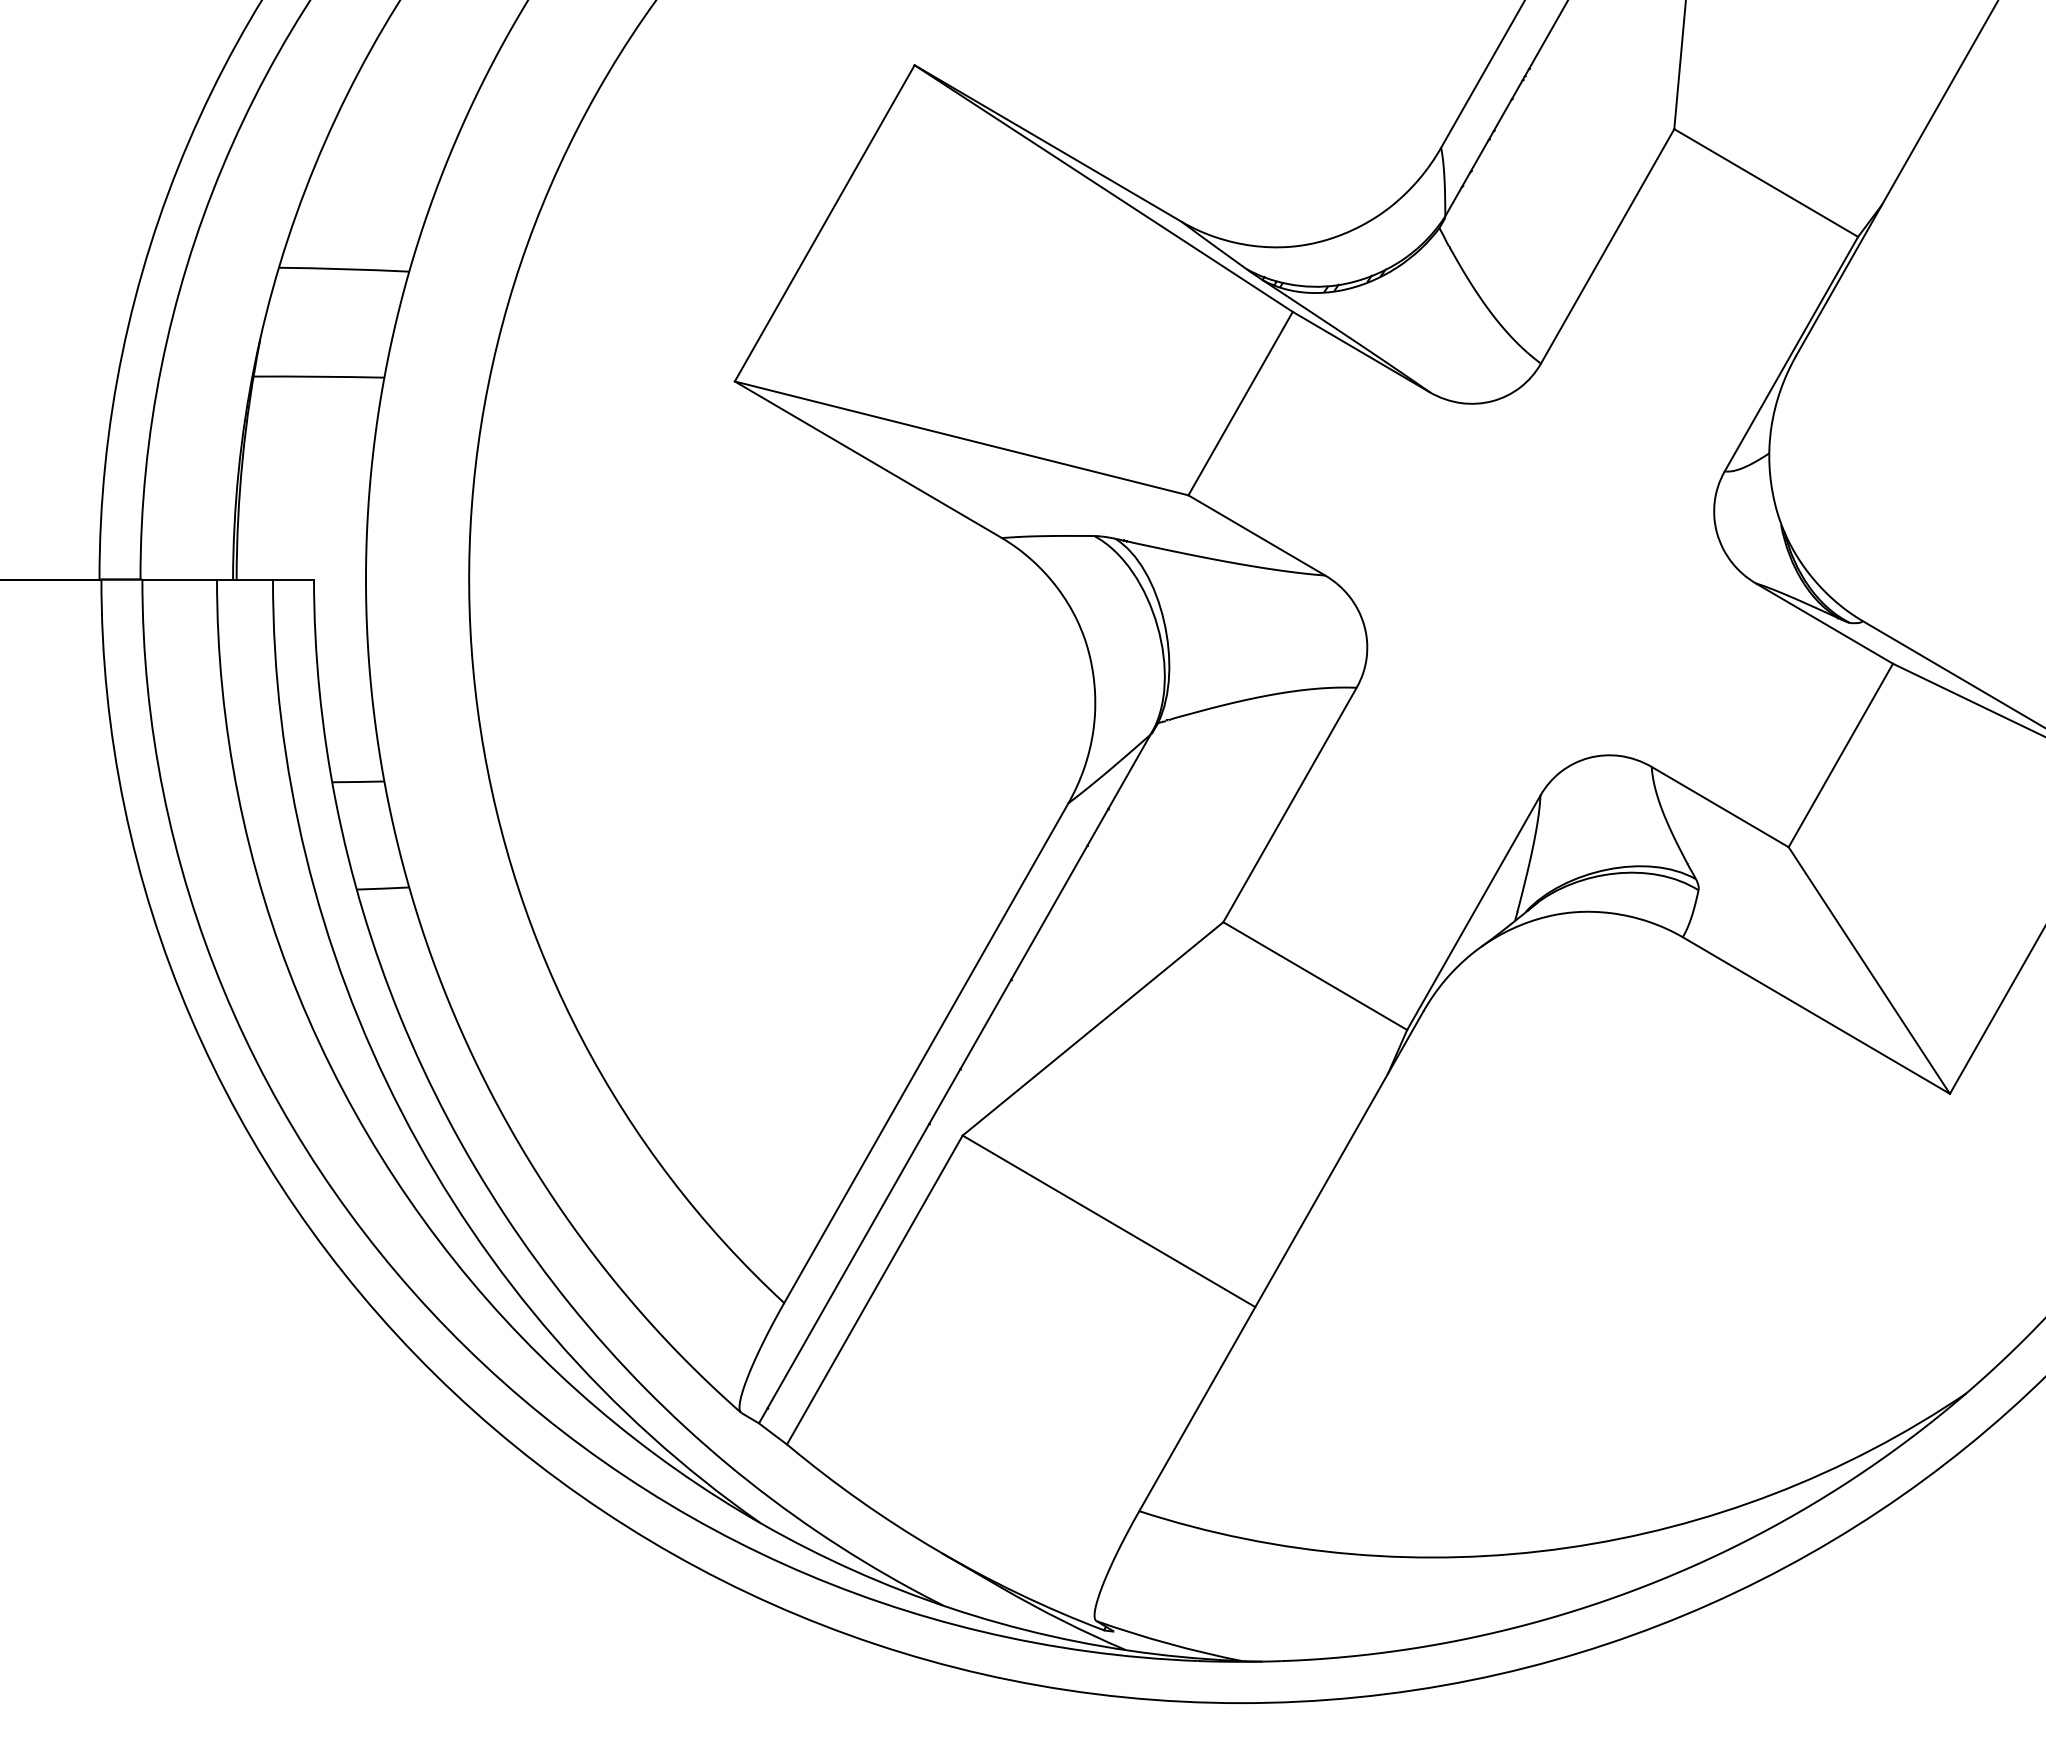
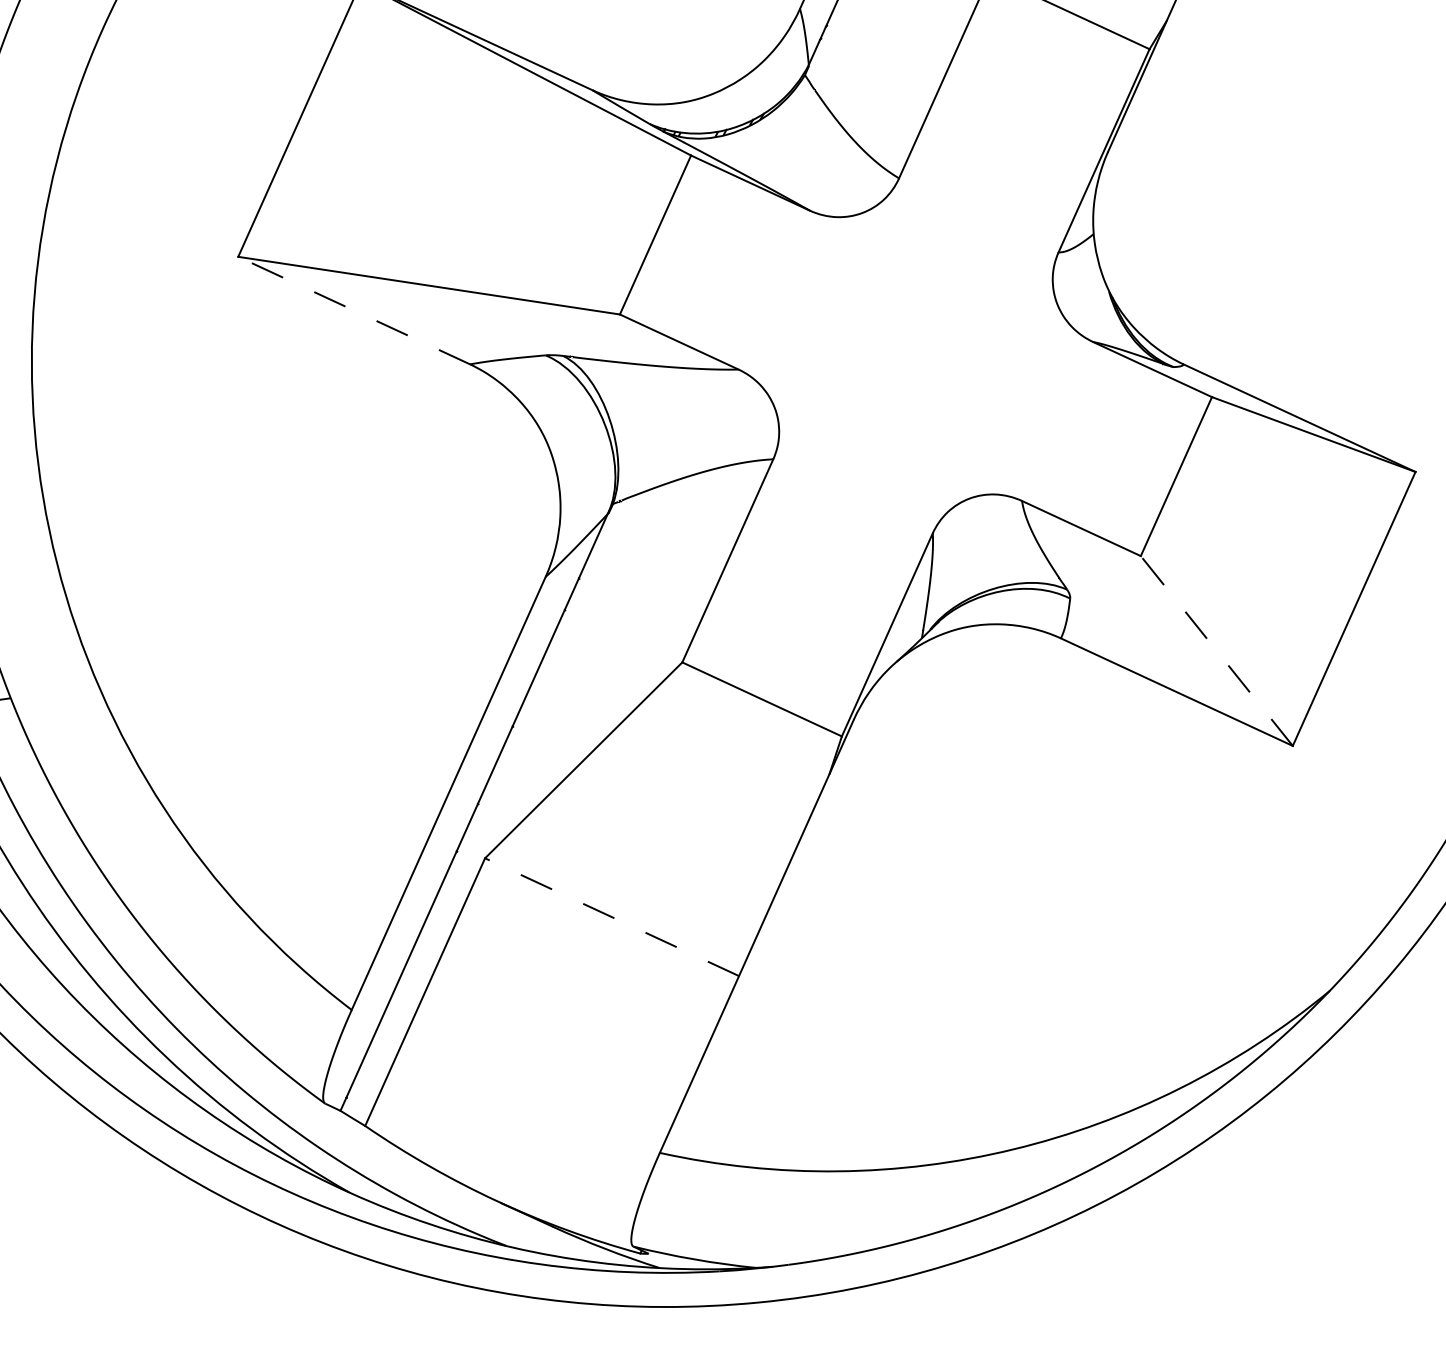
line: (868, 459) -> (354, 310), solid -> dashed
line: (1869, 970) -> (1216, 650), solid -> dashed
line: (1109, 1221) -> (612, 917), solid -> dashed

